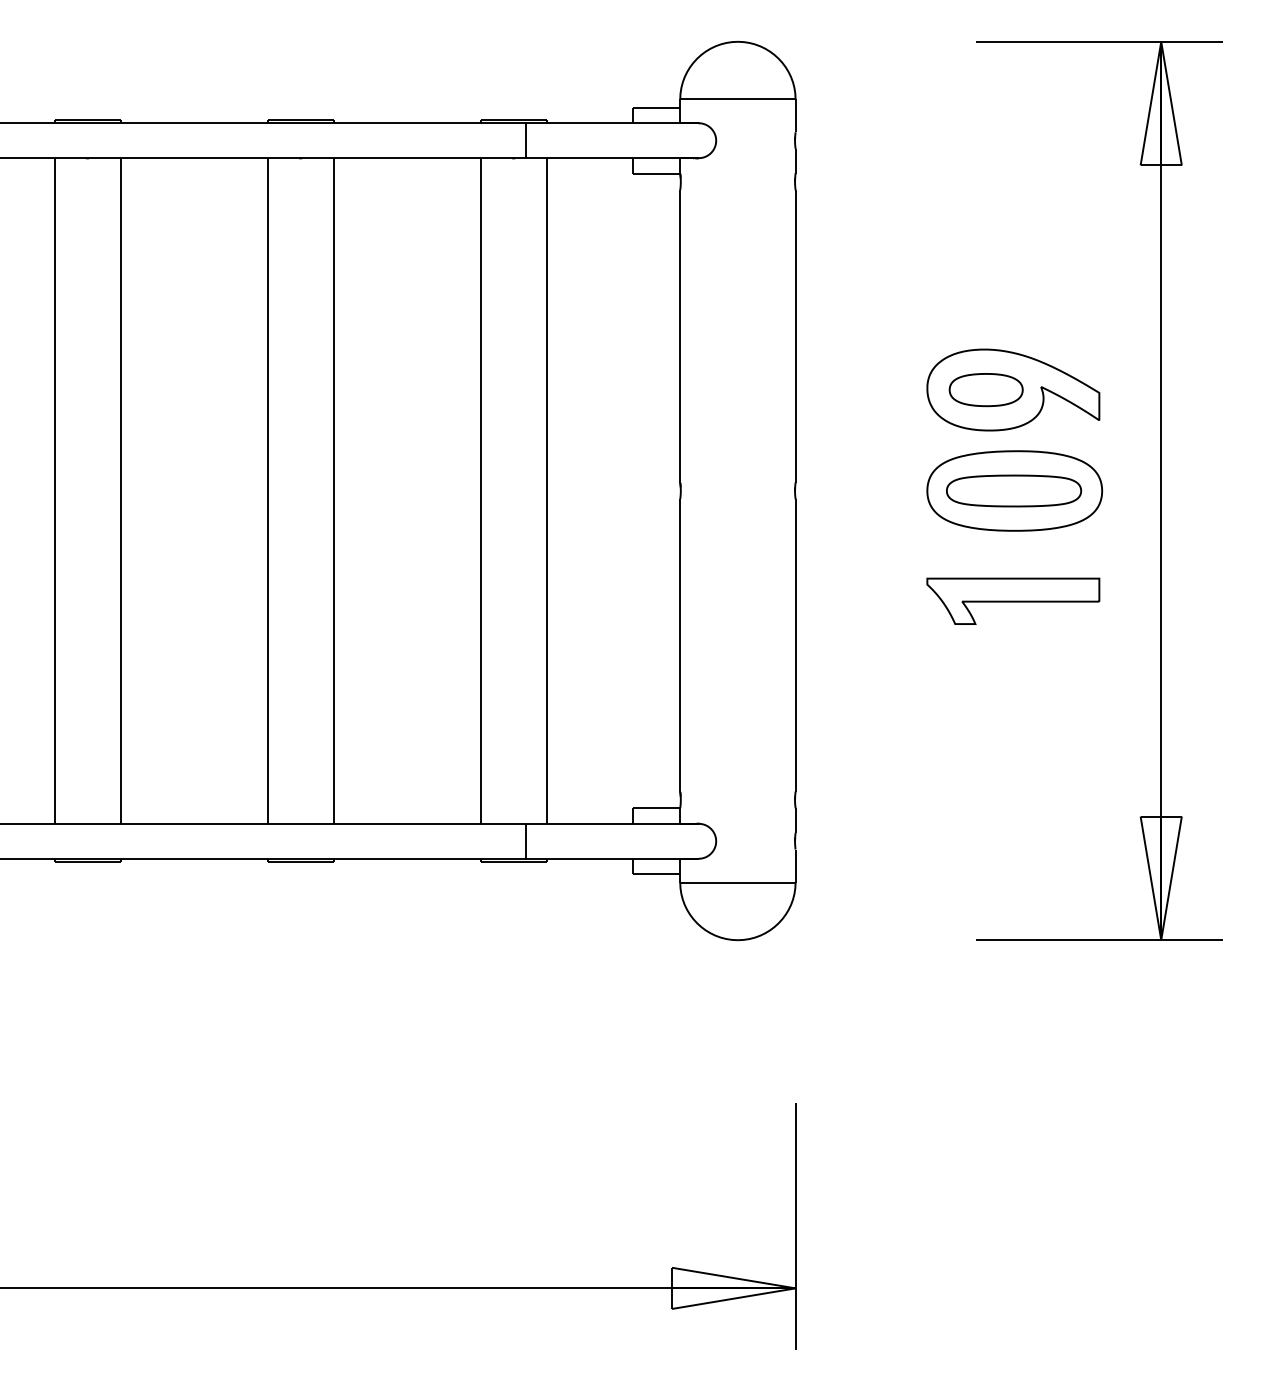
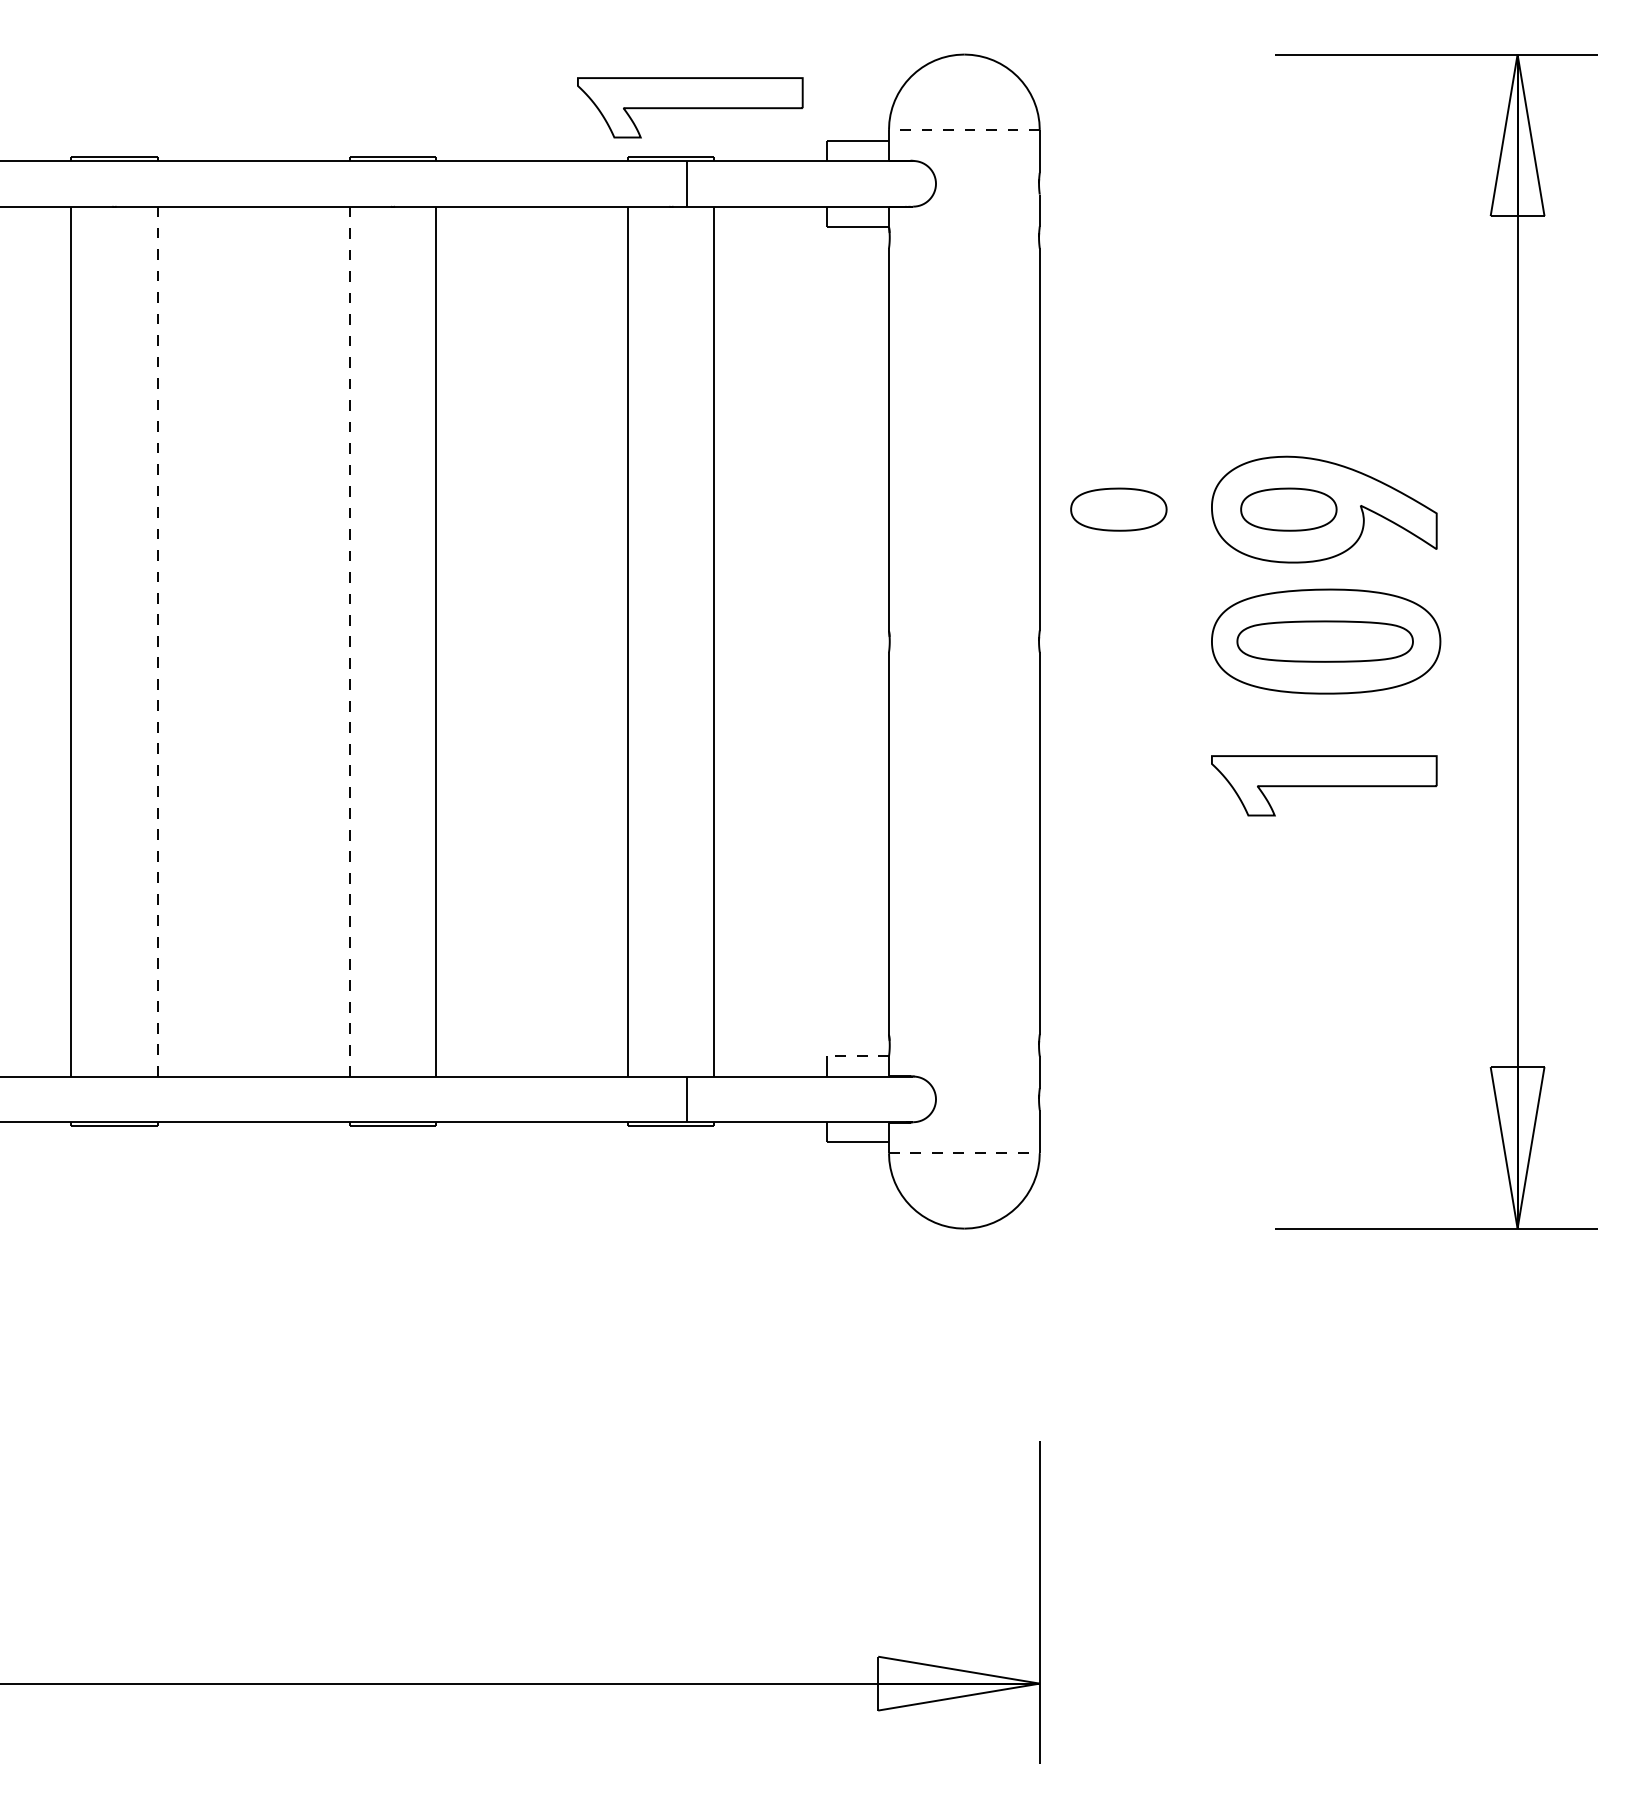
part: (528, 82) -> (690, 107), added
line: (737, 99) -> (963, 129), solid -> dashed
part: (855, 389) -> (1118, 509), added
line: (120, 490) -> (157, 641), solid -> dashed
line: (267, 490) -> (349, 641), solid -> dashed
line: (656, 808) -> (858, 1056), solid -> dashed
line: (738, 882) -> (964, 1153), solid -> dashed

